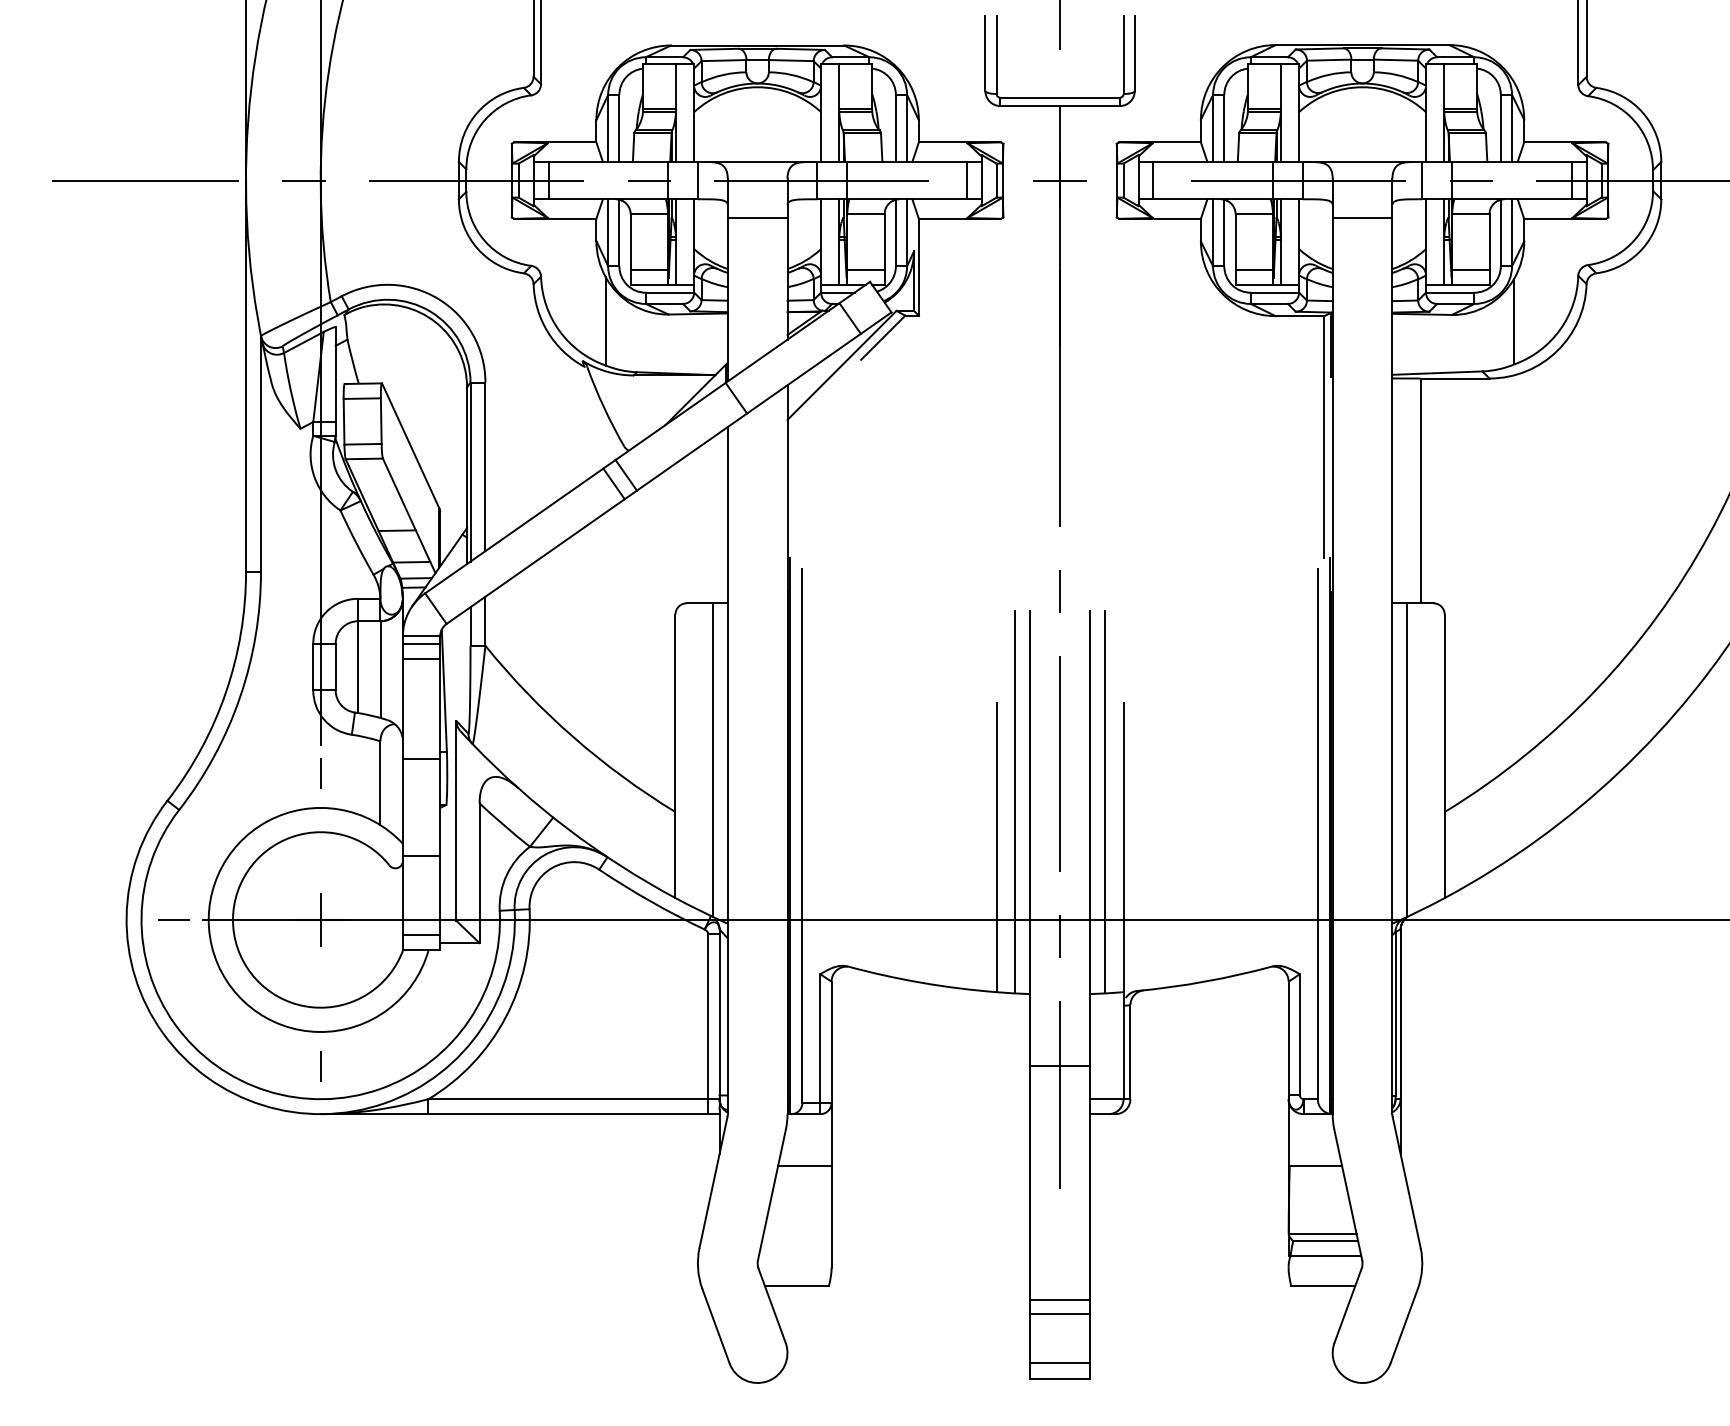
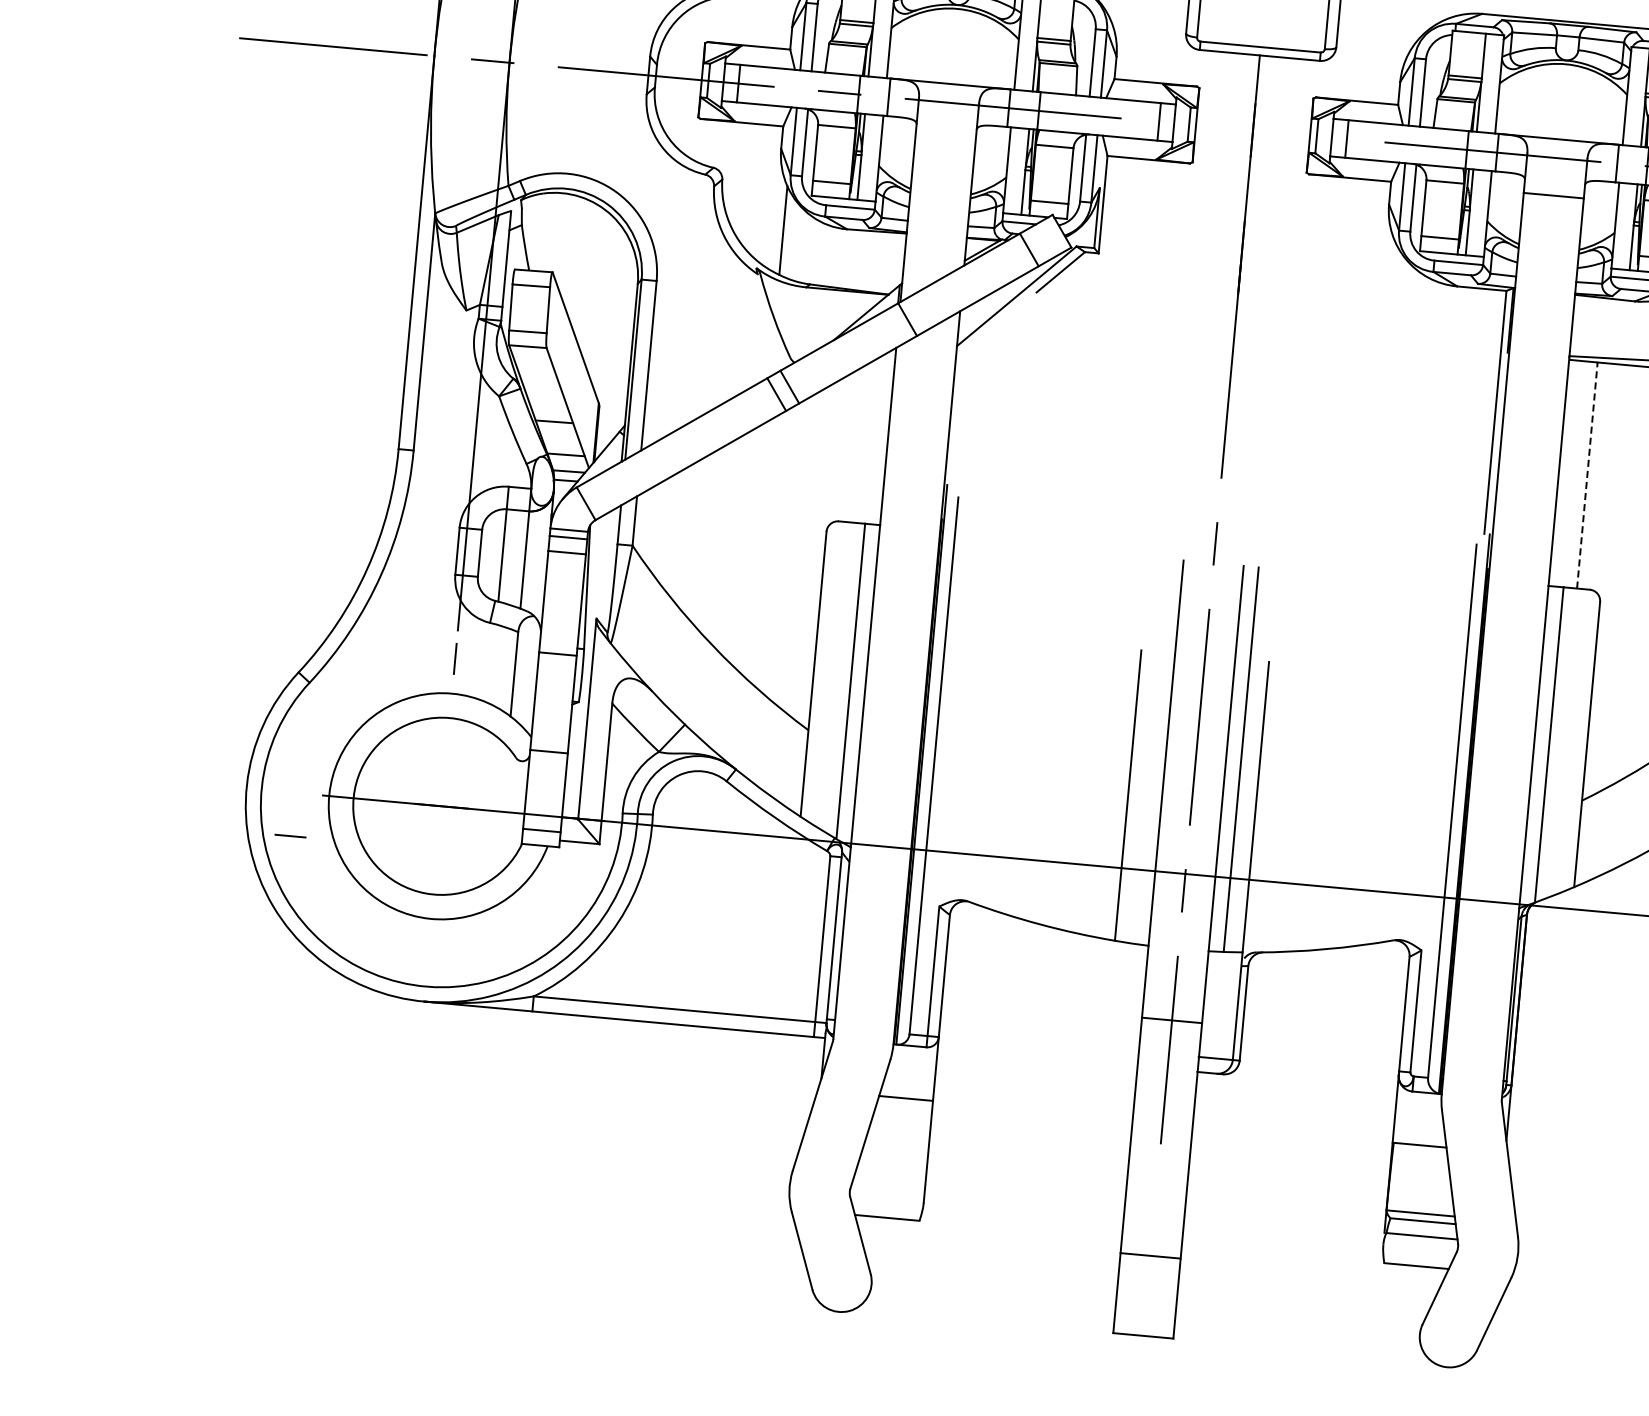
line: (1059, 180) -> (1252, 130), removed
line: (757, 217) -> (945, 139), removed
line: (1420, 490) -> (1587, 475), solid -> dashed
line: (1015, 802) -> (1151, 751), removed
line: (173, 919) -> (289, 835), moved
line: (320, 919) -> (441, 805), removed
line: (320, 1066) -> (428, 953), removed
line: (1059, 1314) -> (1148, 1270), removed
line: (1059, 1362) -> (1144, 1318), removed

